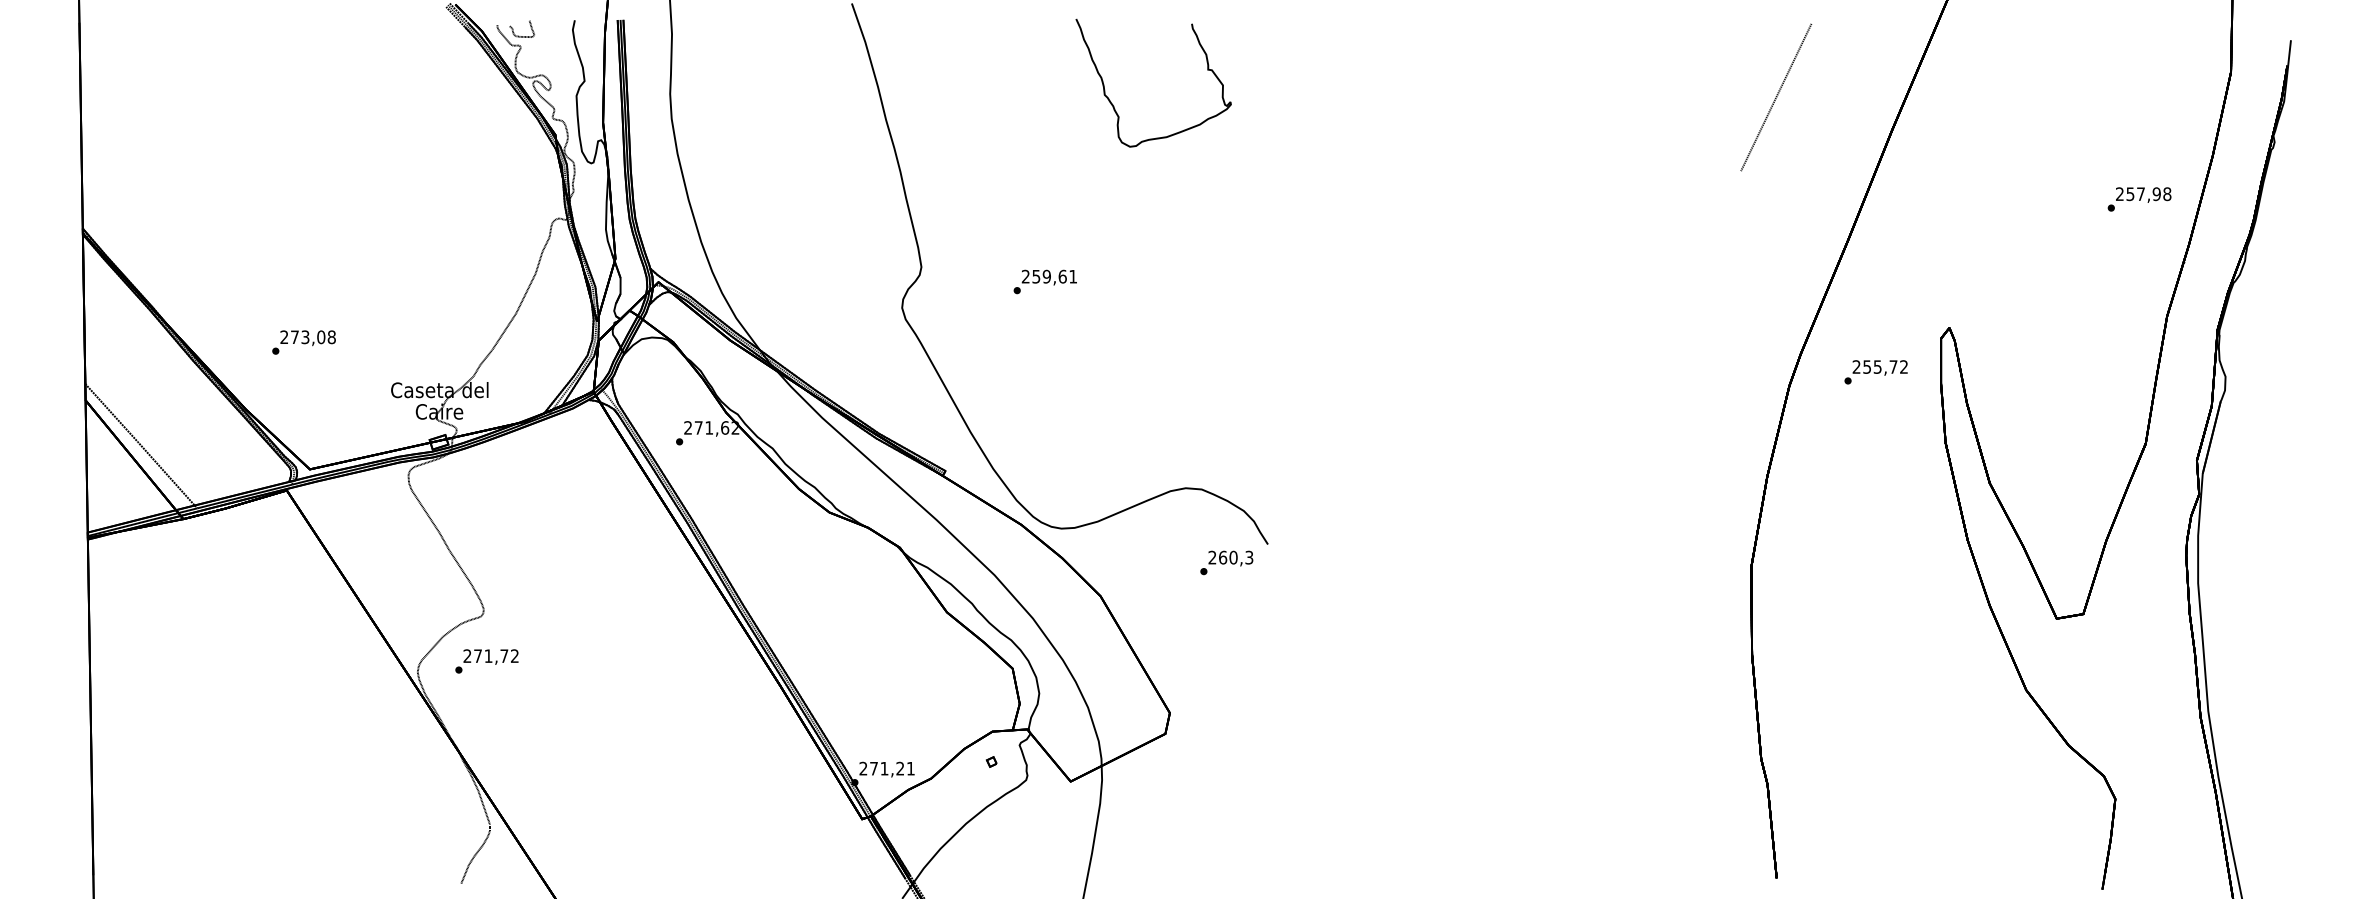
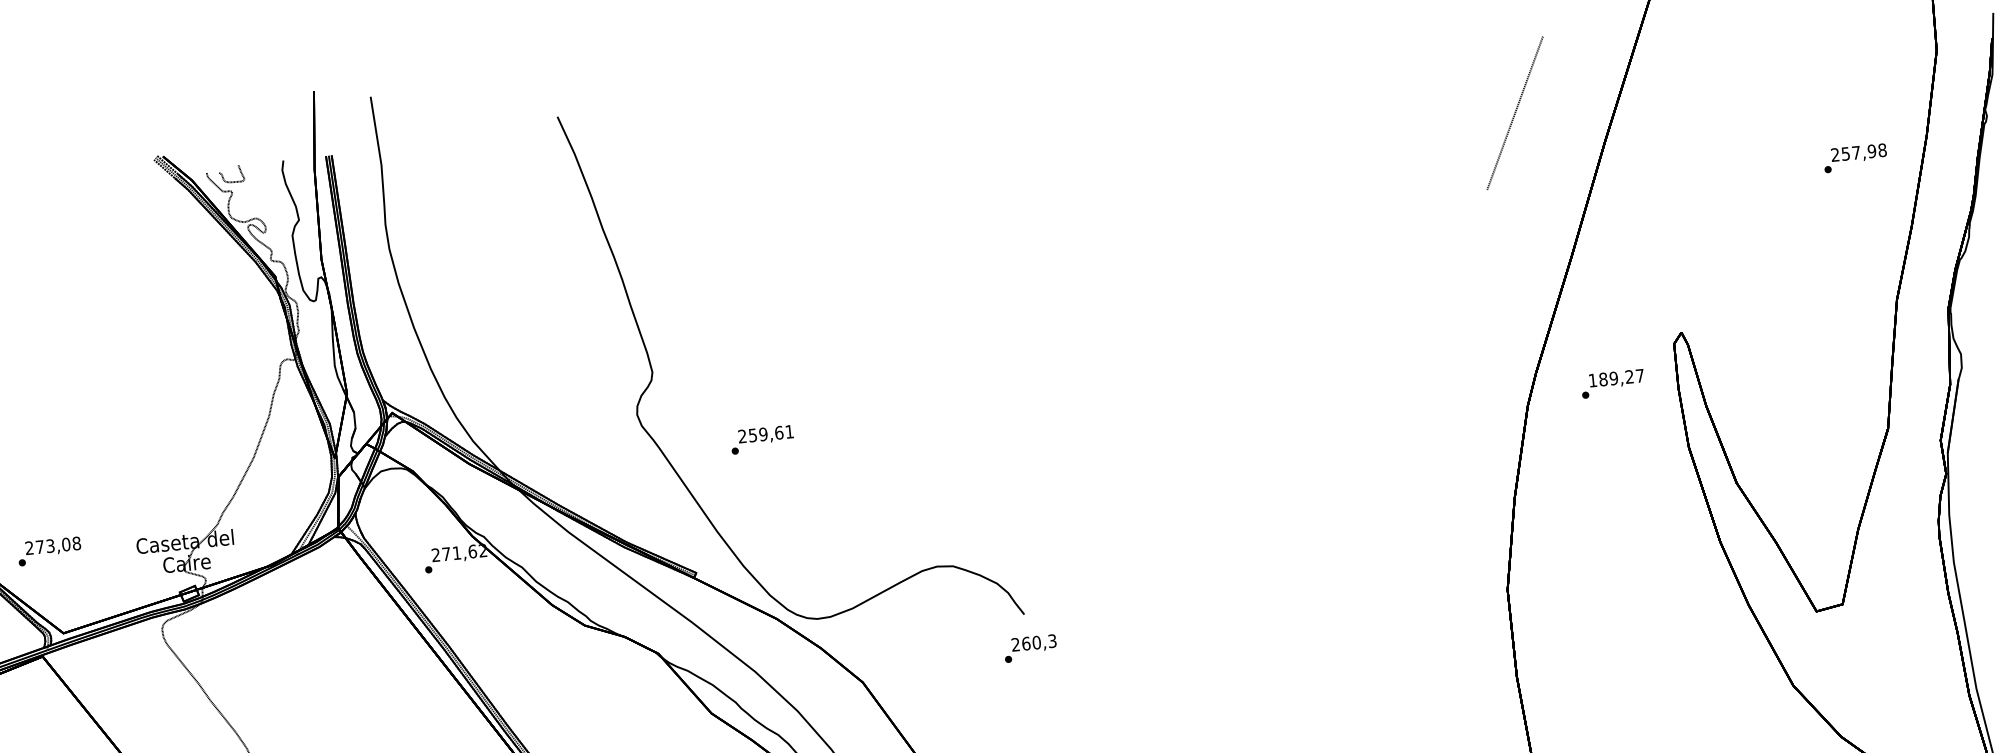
line: (1776, 97) -> (1515, 113), moved
curve: (1113, 104) -> (827, 191), removed
text: (2139, 199) -> (1855, 158), moved
text: (1044, 281) -> (761, 439), moved
text: (303, 342) -> (49, 551), moved
text: (1879, 366) -> (1615, 377), 255,72 -> 189,27
text: (1226, 562) -> (1030, 648), moved

